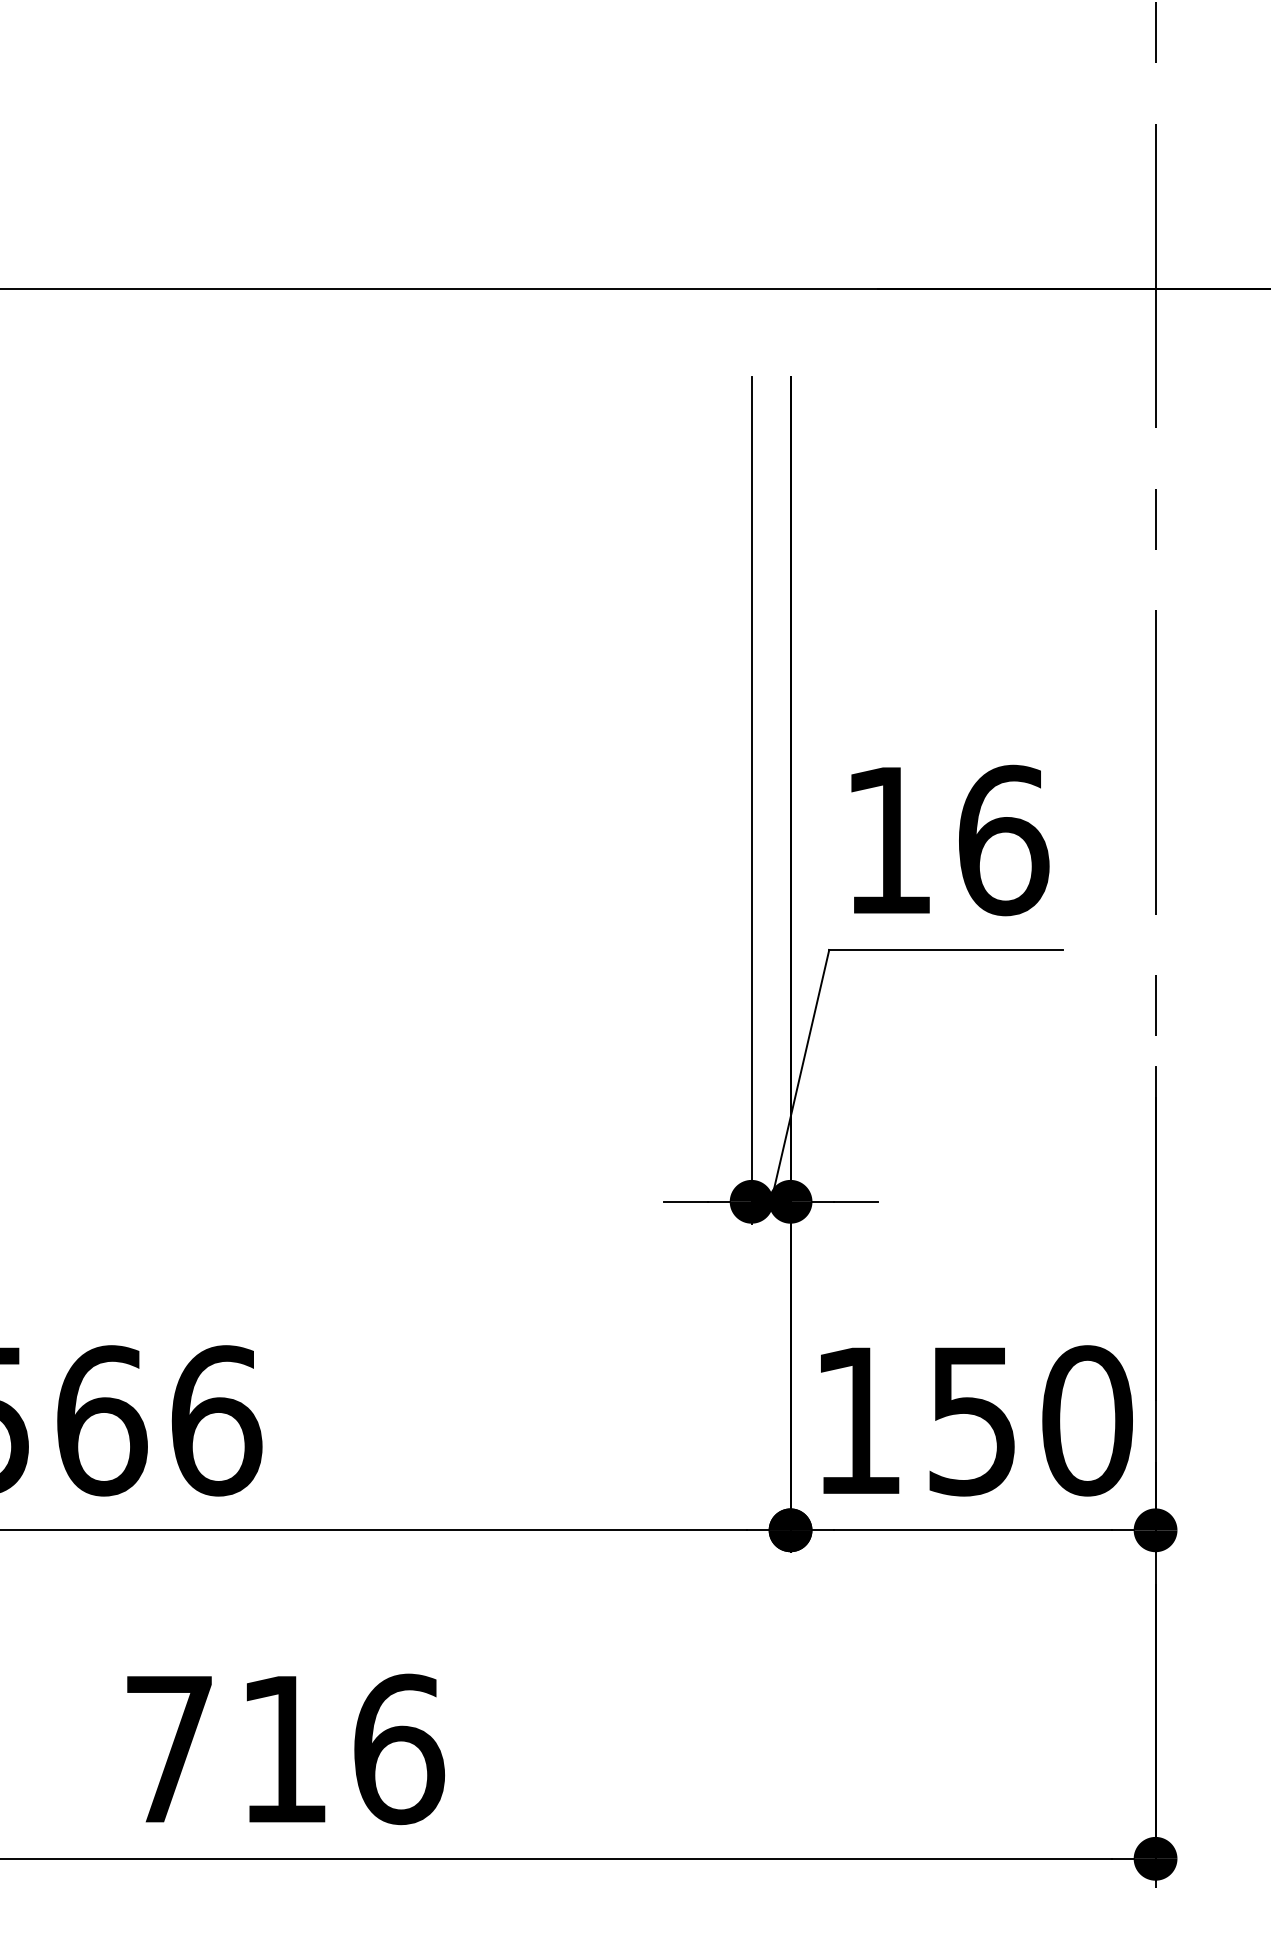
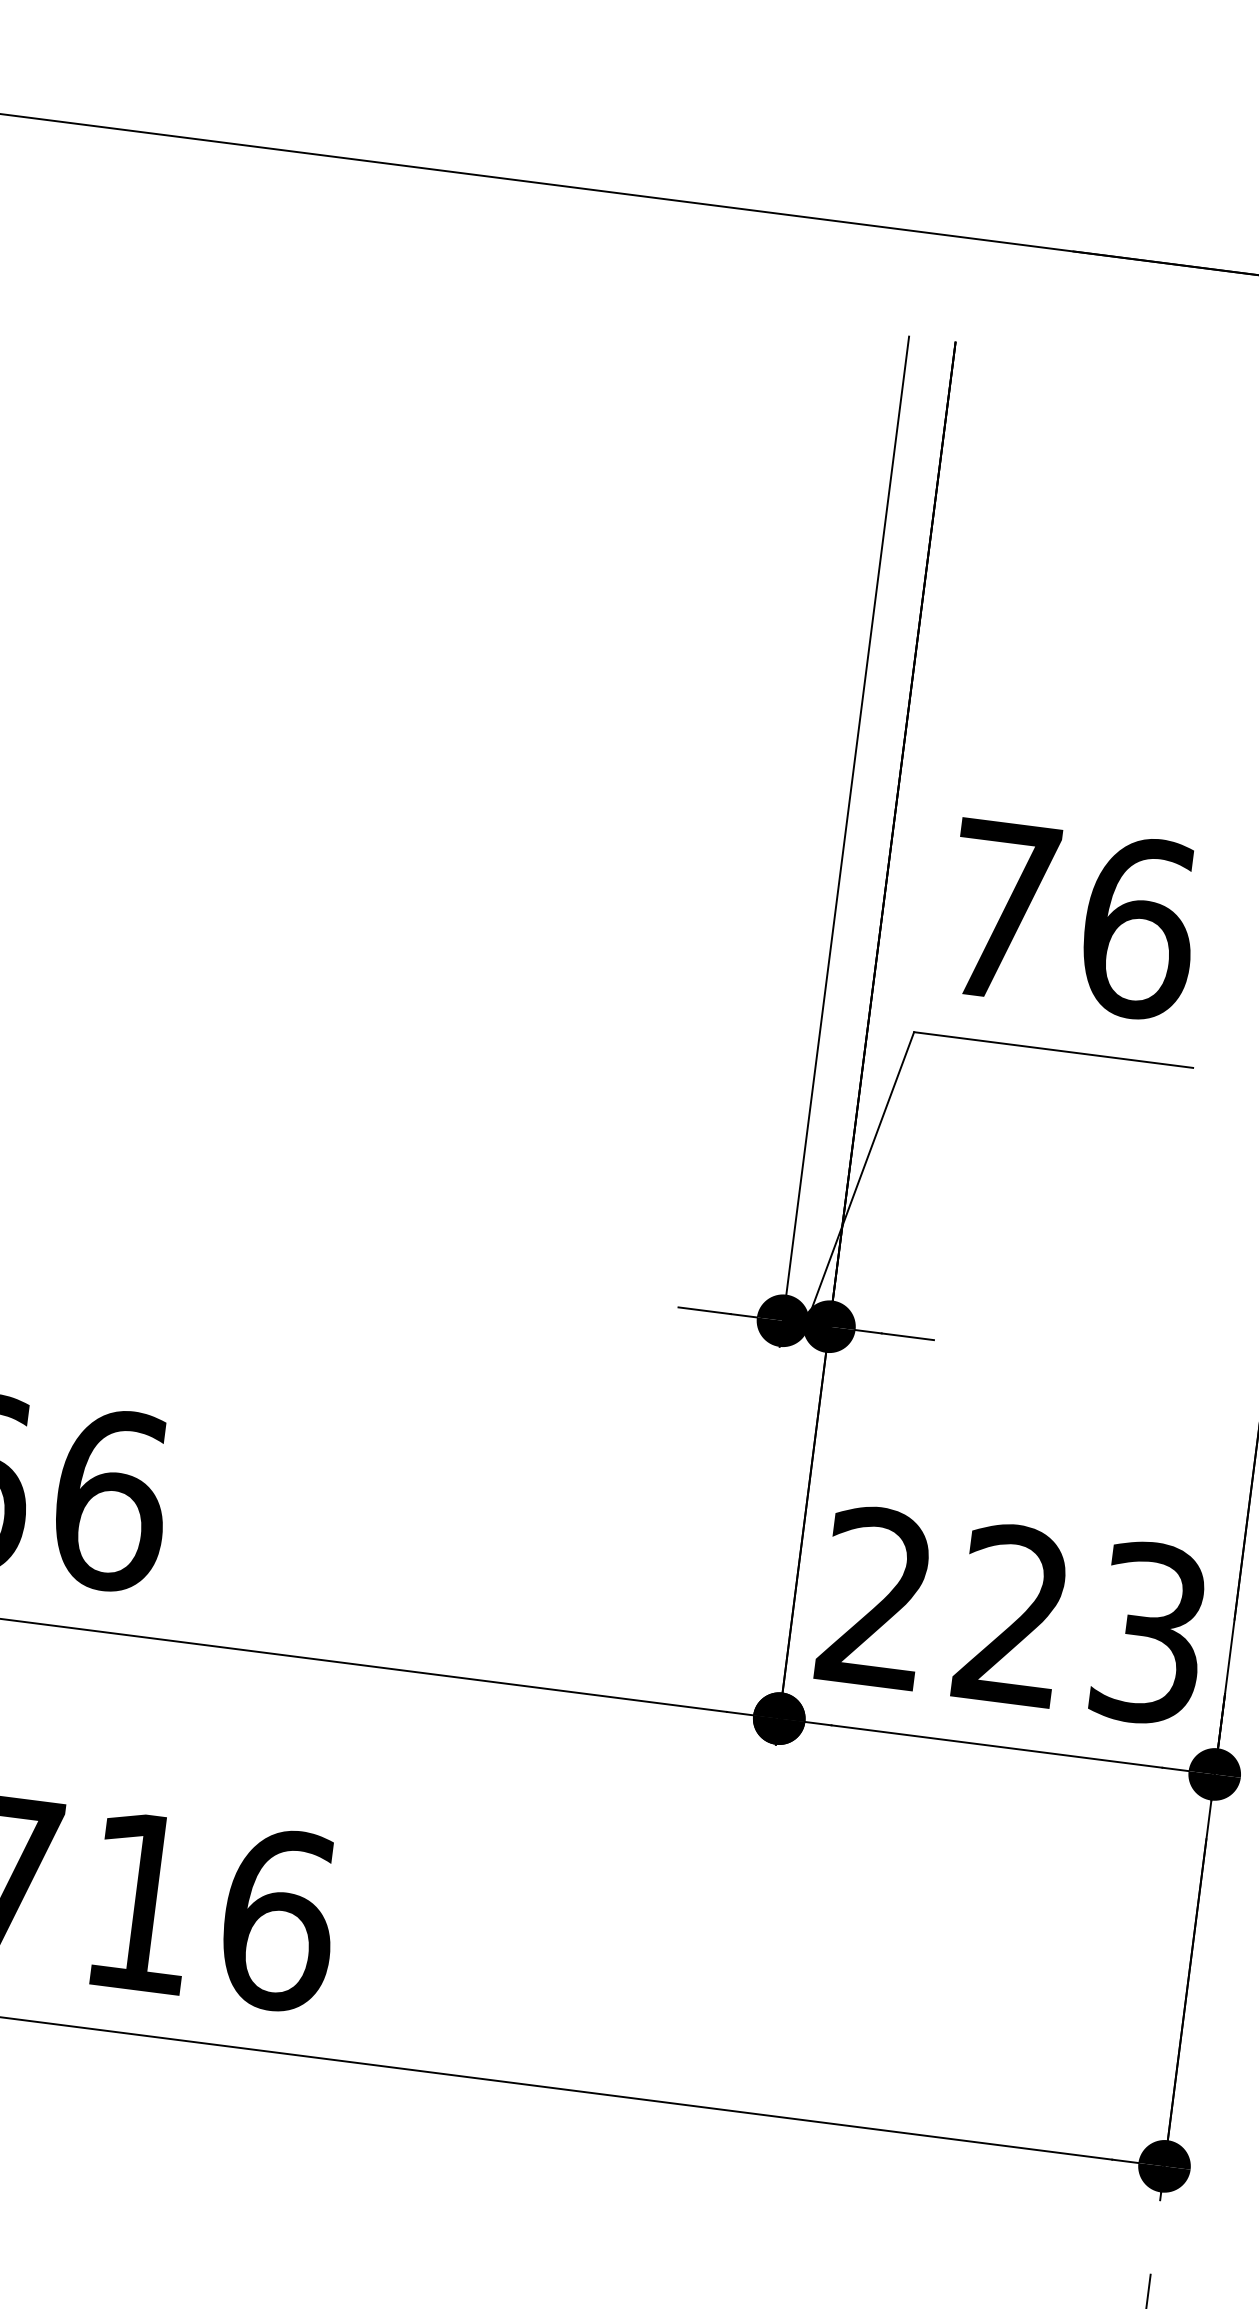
text: (888, 840) -> (1001, 910), 16 -> 76
text: (973, 1420) -> (1014, 1615), 150 -> 223

